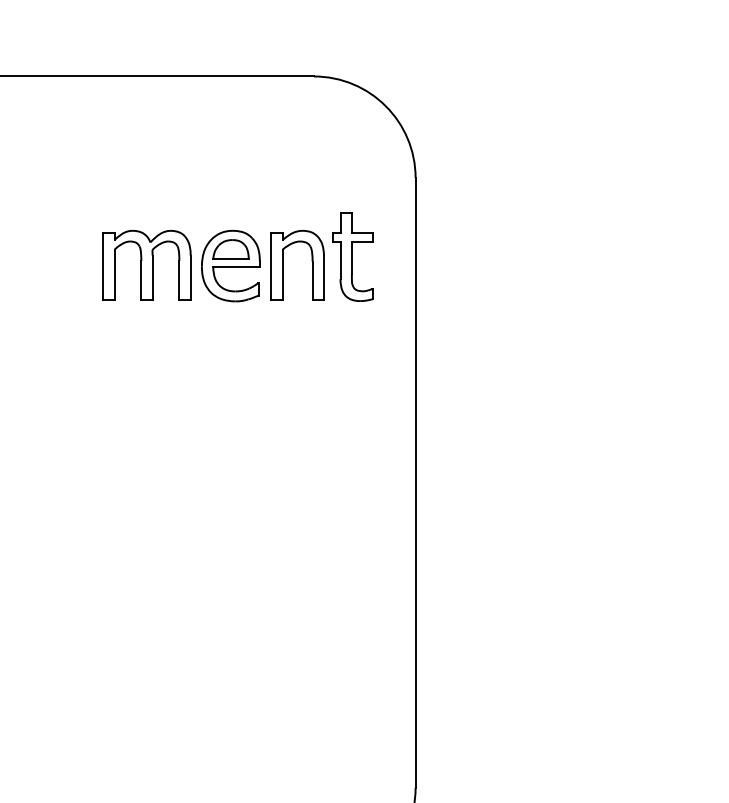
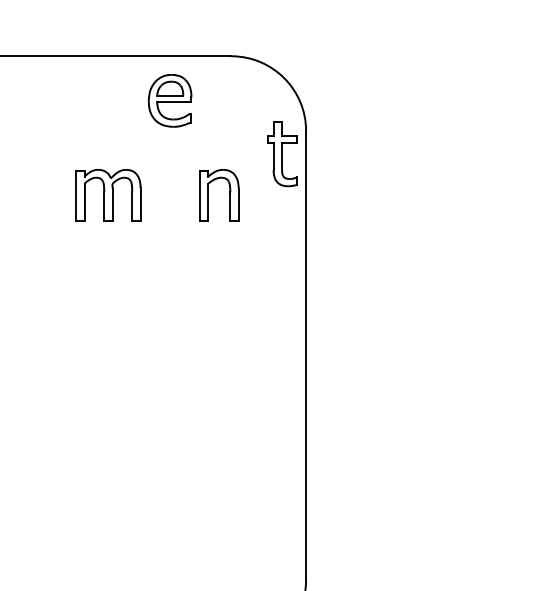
part: (352, 256) -> (282, 153), moved
part: (230, 266) -> (169, 101), moved

